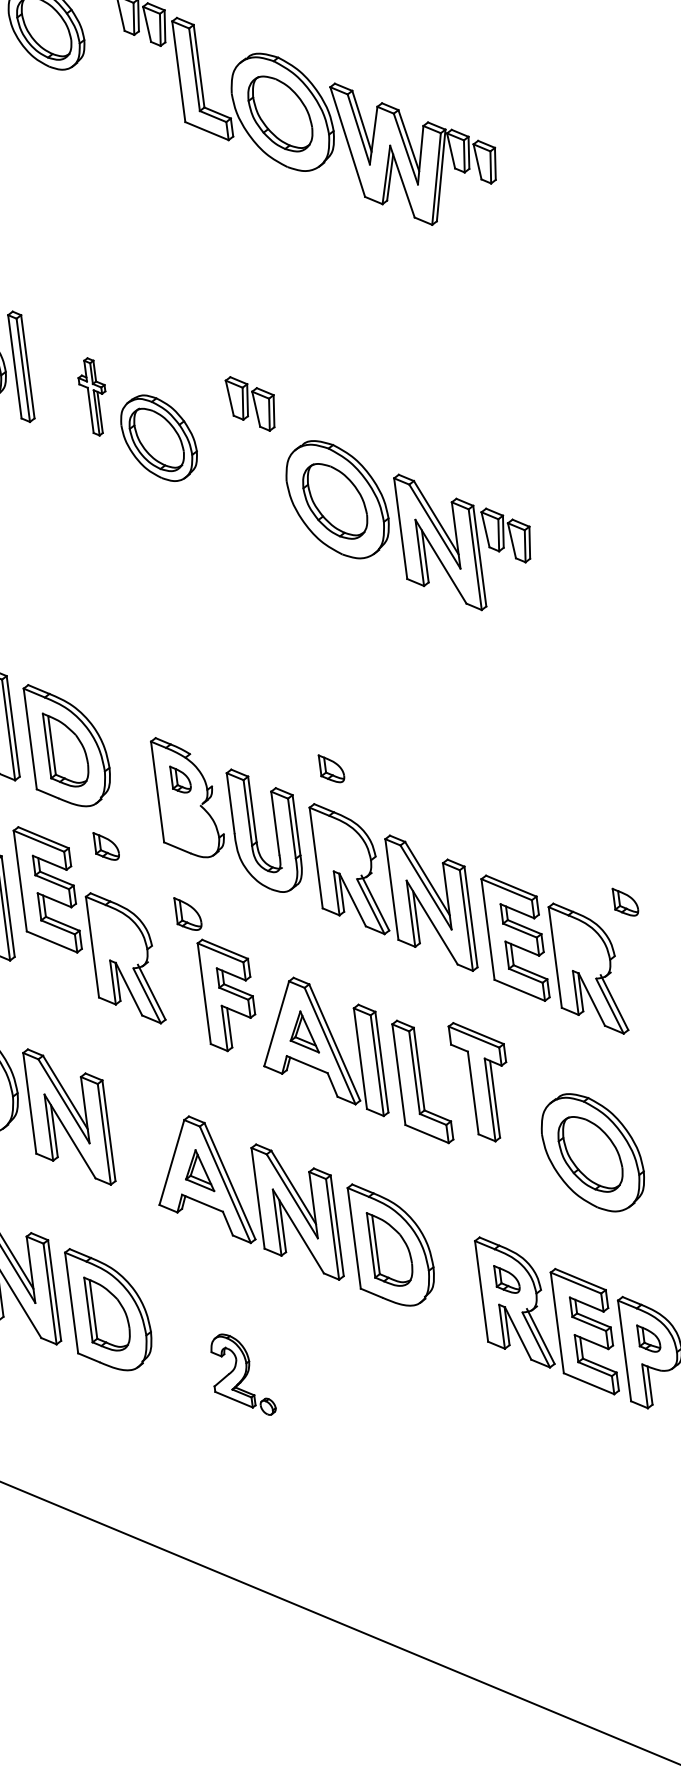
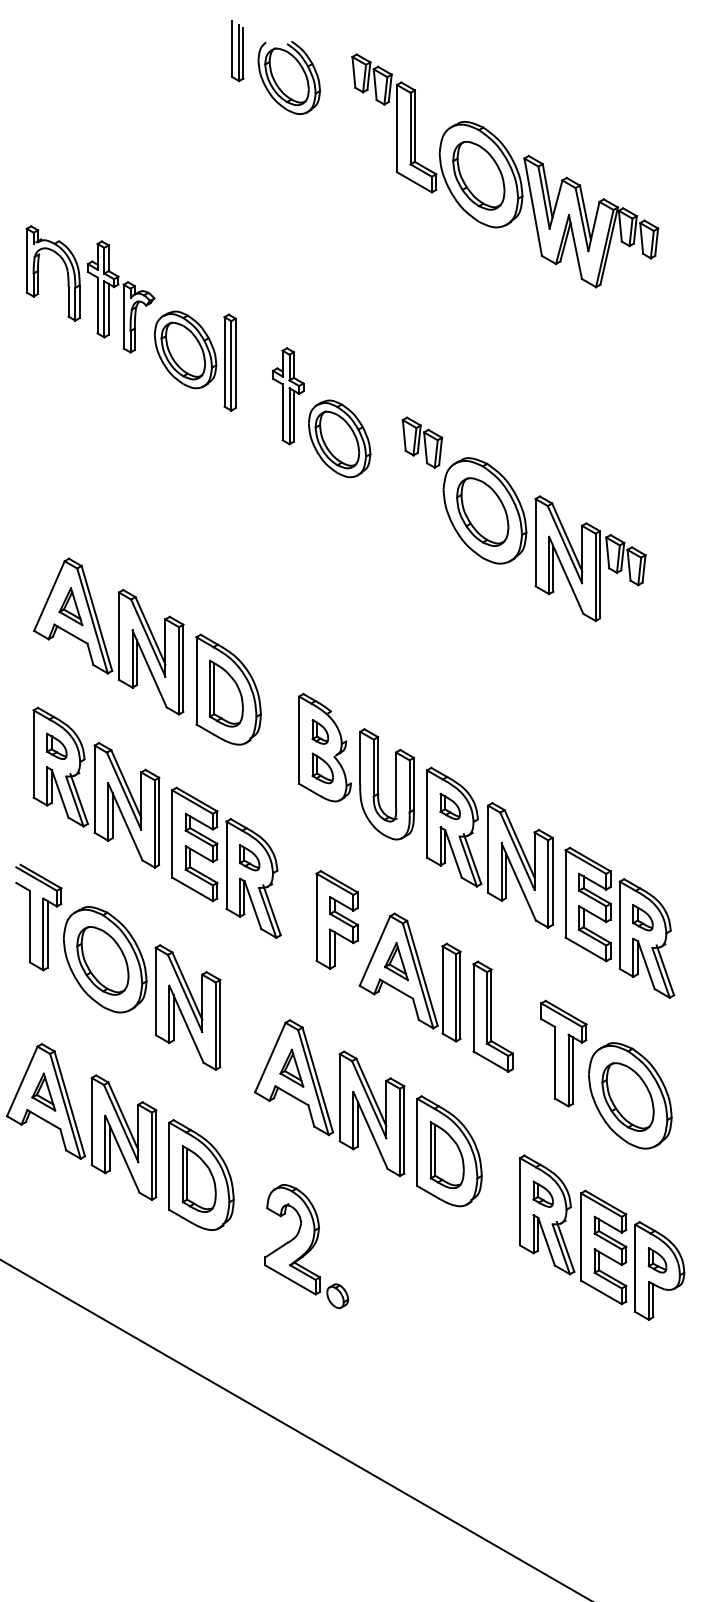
part: (93, 397) -> (288, 396), size x1.43
part: (251, 403) -> (422, 442), moved
part: (330, 768) -> (449, 806), moved
part: (106, 845) -> (249, 857), moved
part: (47, 889) -> (194, 844), moved
part: (625, 901) -> (642, 917), moved
part: (187, 913) -> (322, 768), moved
part: (481, 1081) -> (563, 1053), moved
part: (241, 1374) -> (306, 1246), size x1.67

